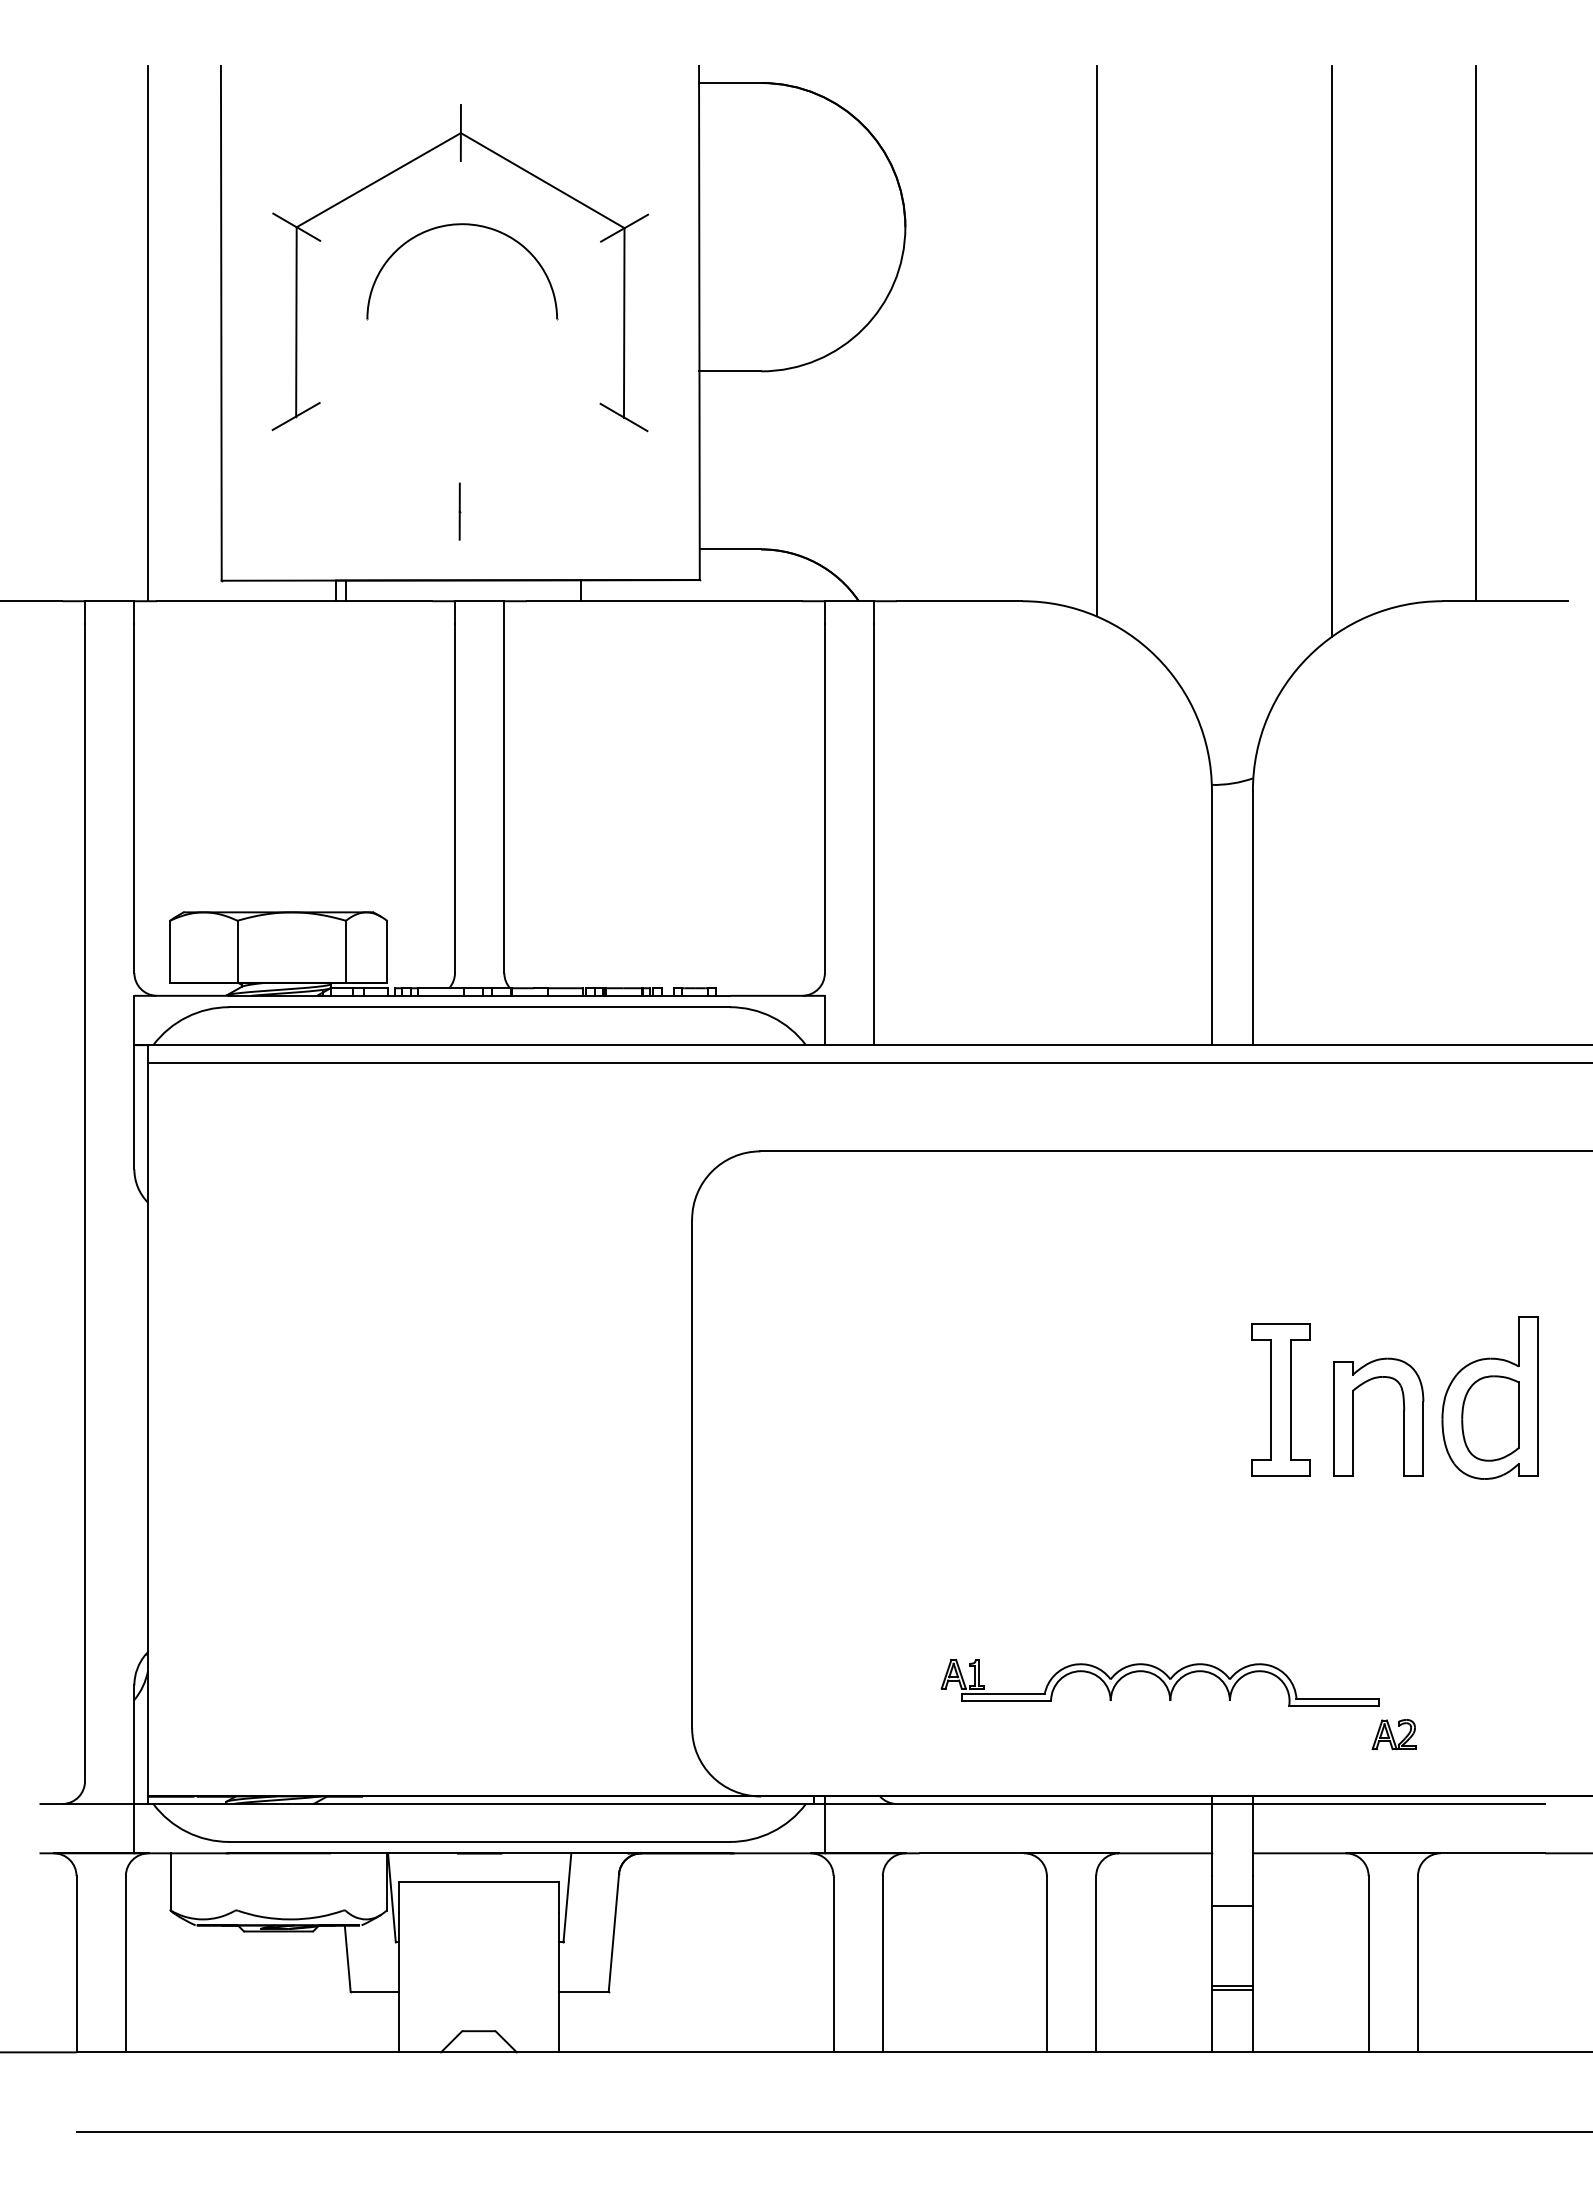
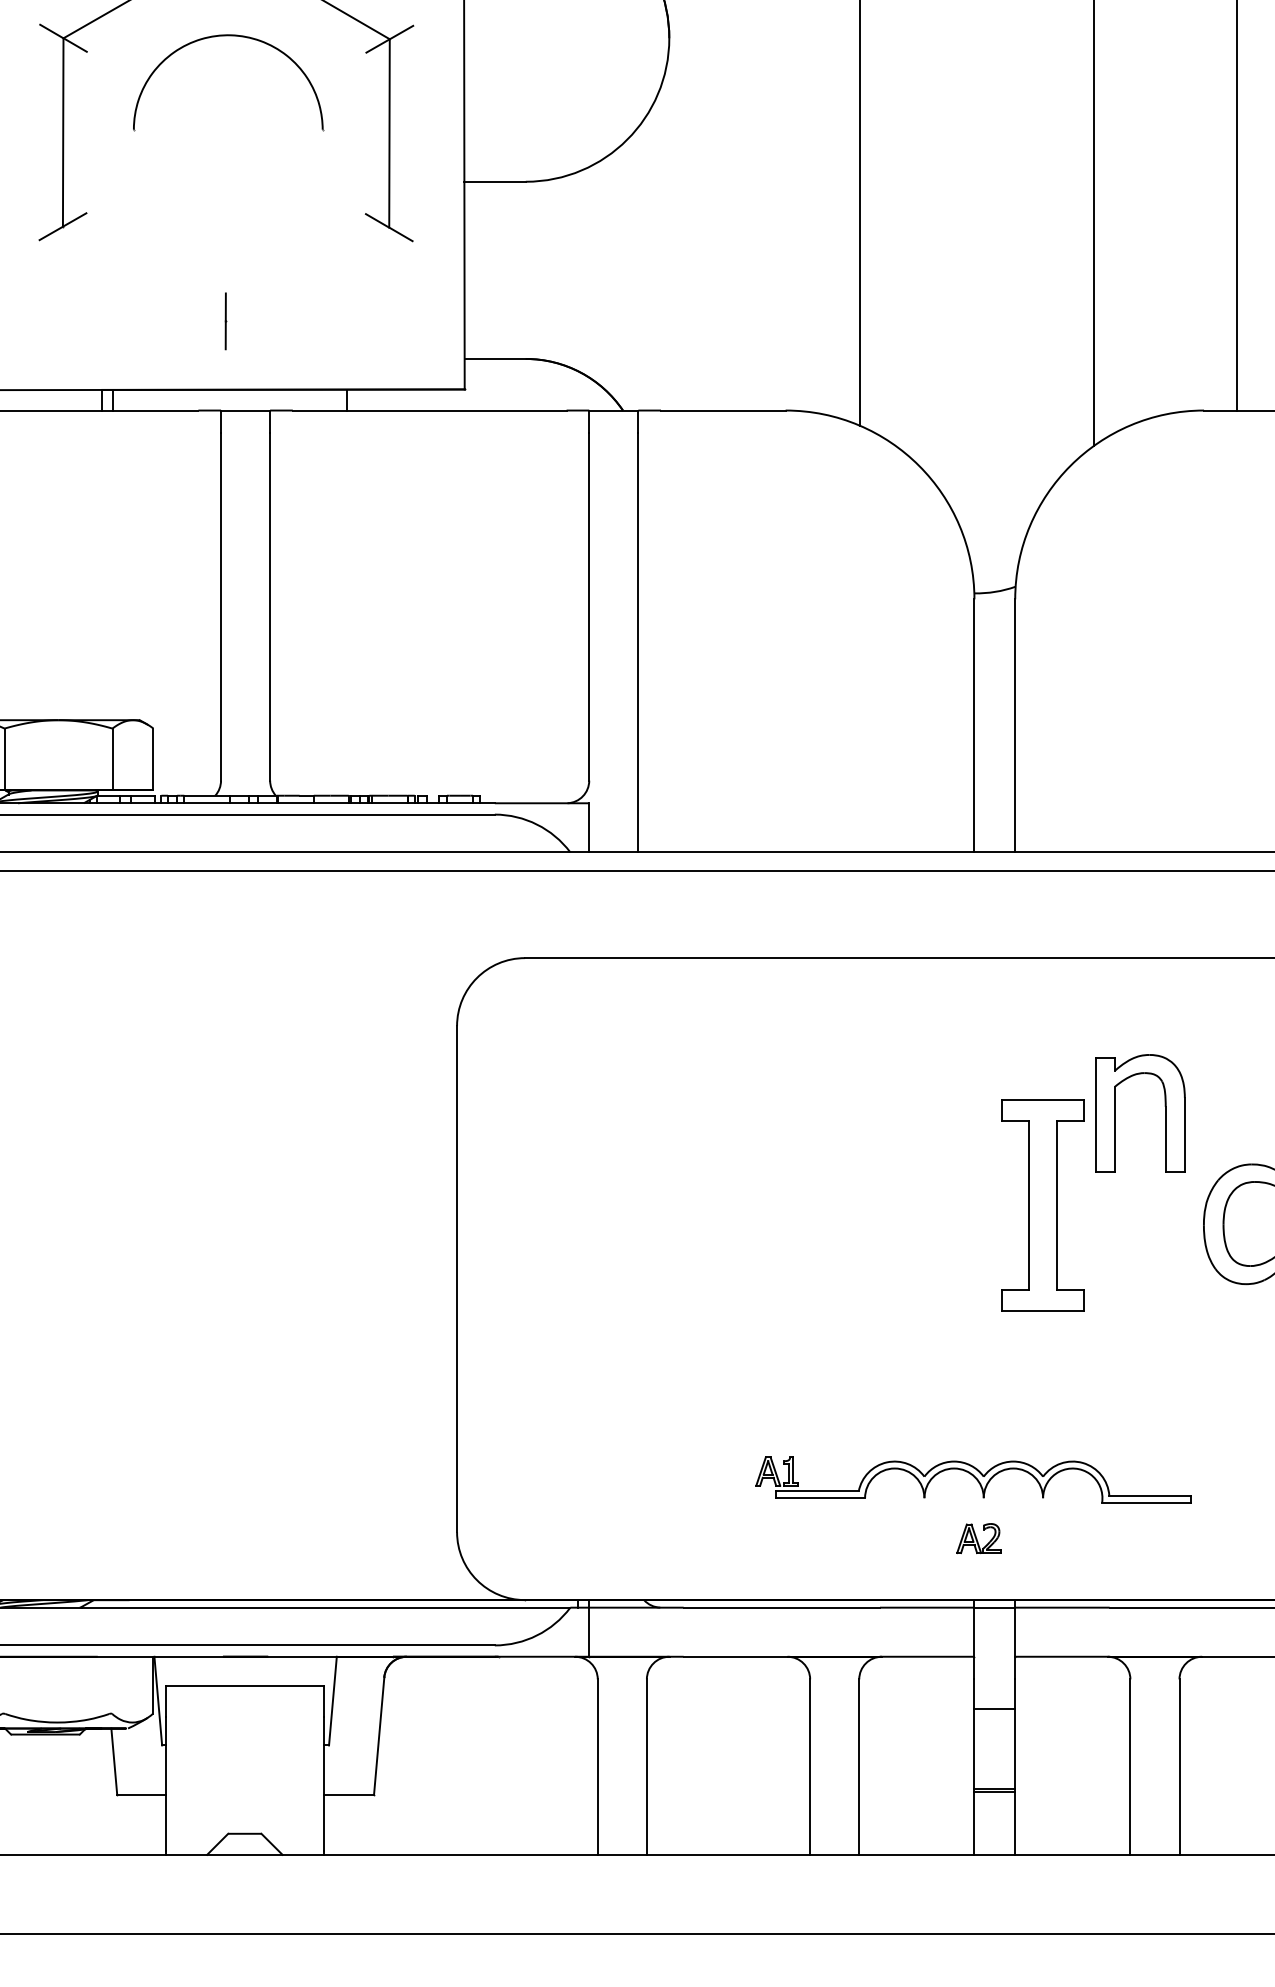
part: (1280, 1399) -> (1042, 1205), size x1.4
part: (1353, 1416) -> (1115, 1112), moved
part: (1159, 1682) -> (973, 1479), moved
part: (1393, 1734) -> (977, 1538), moved

